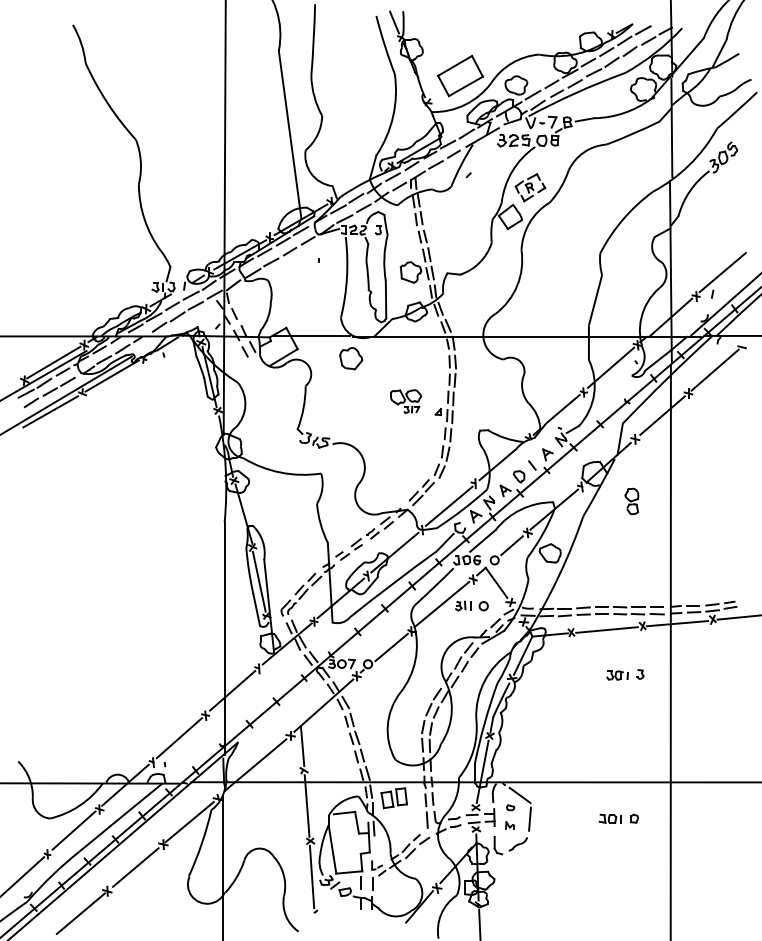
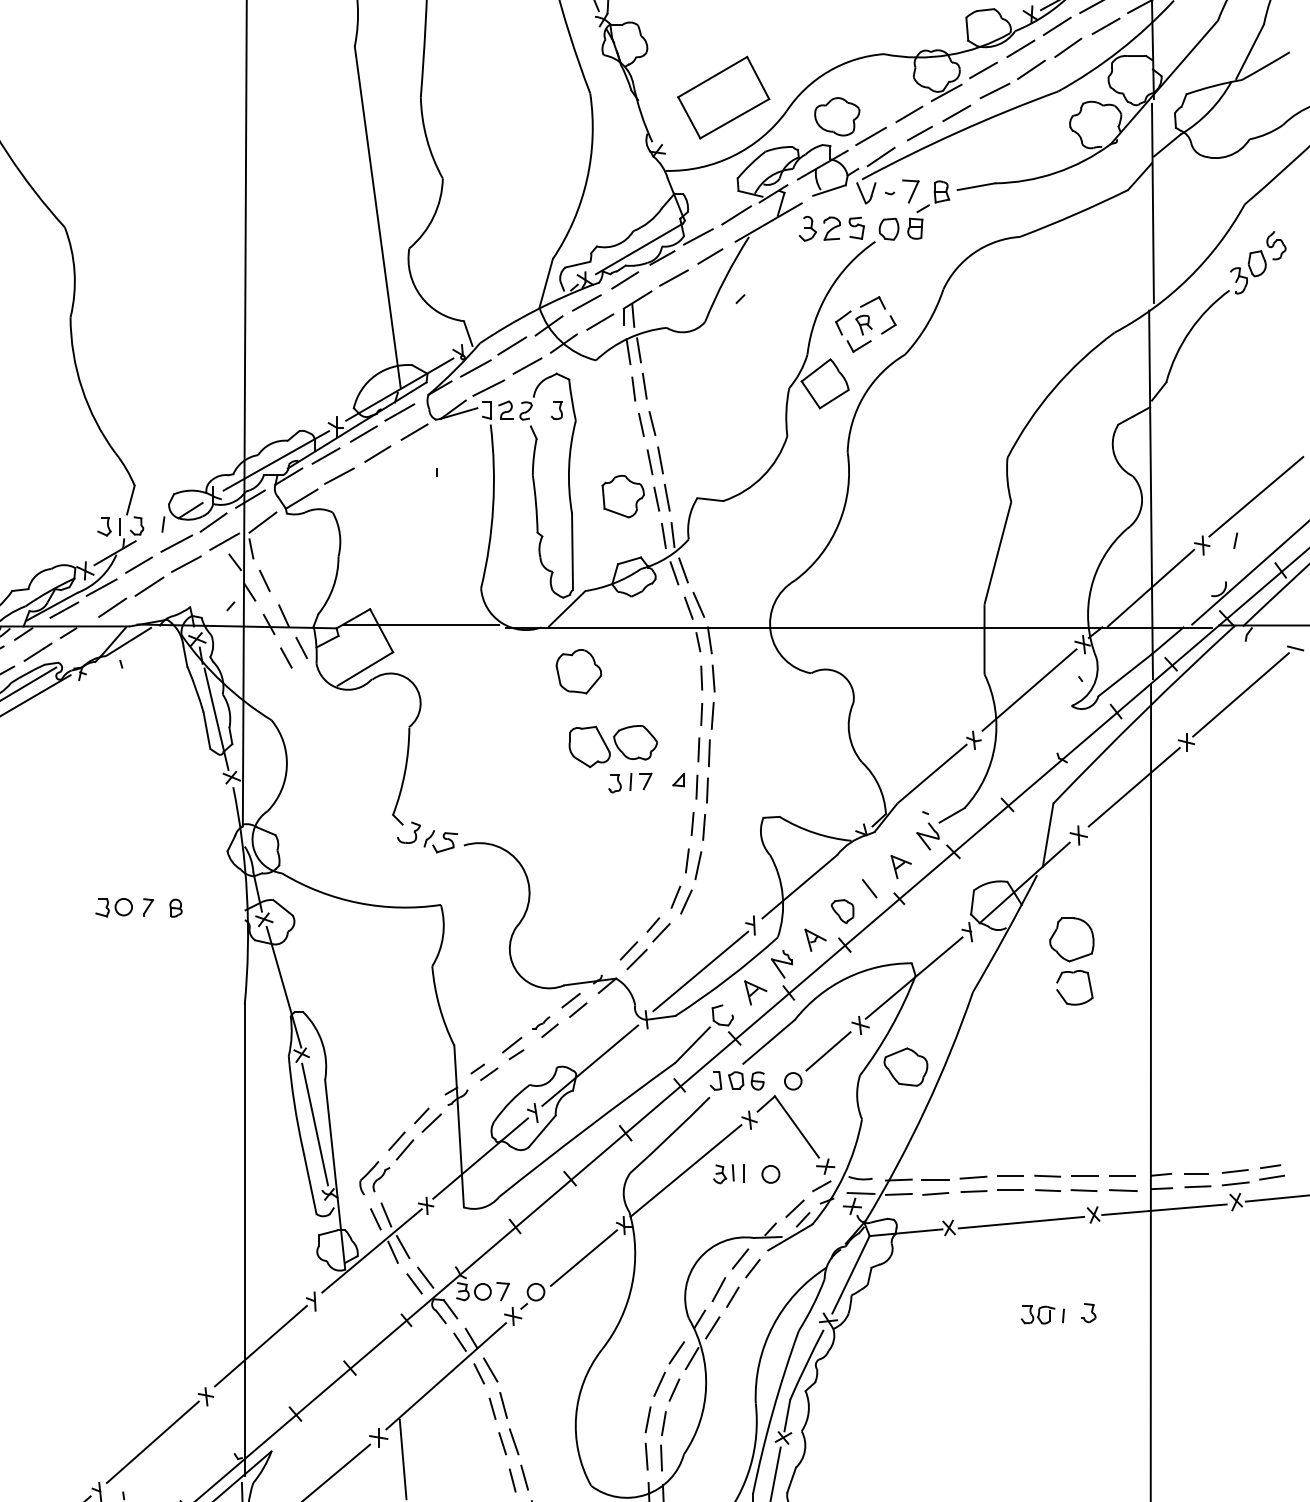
part: (351, 358) -> (579, 671), moved
part: (405, 401) -> (612, 758), size x1.43
part: (172, 474) -> (138, 906), added
part: (631, 501) -> (1070, 961), size x1.67

